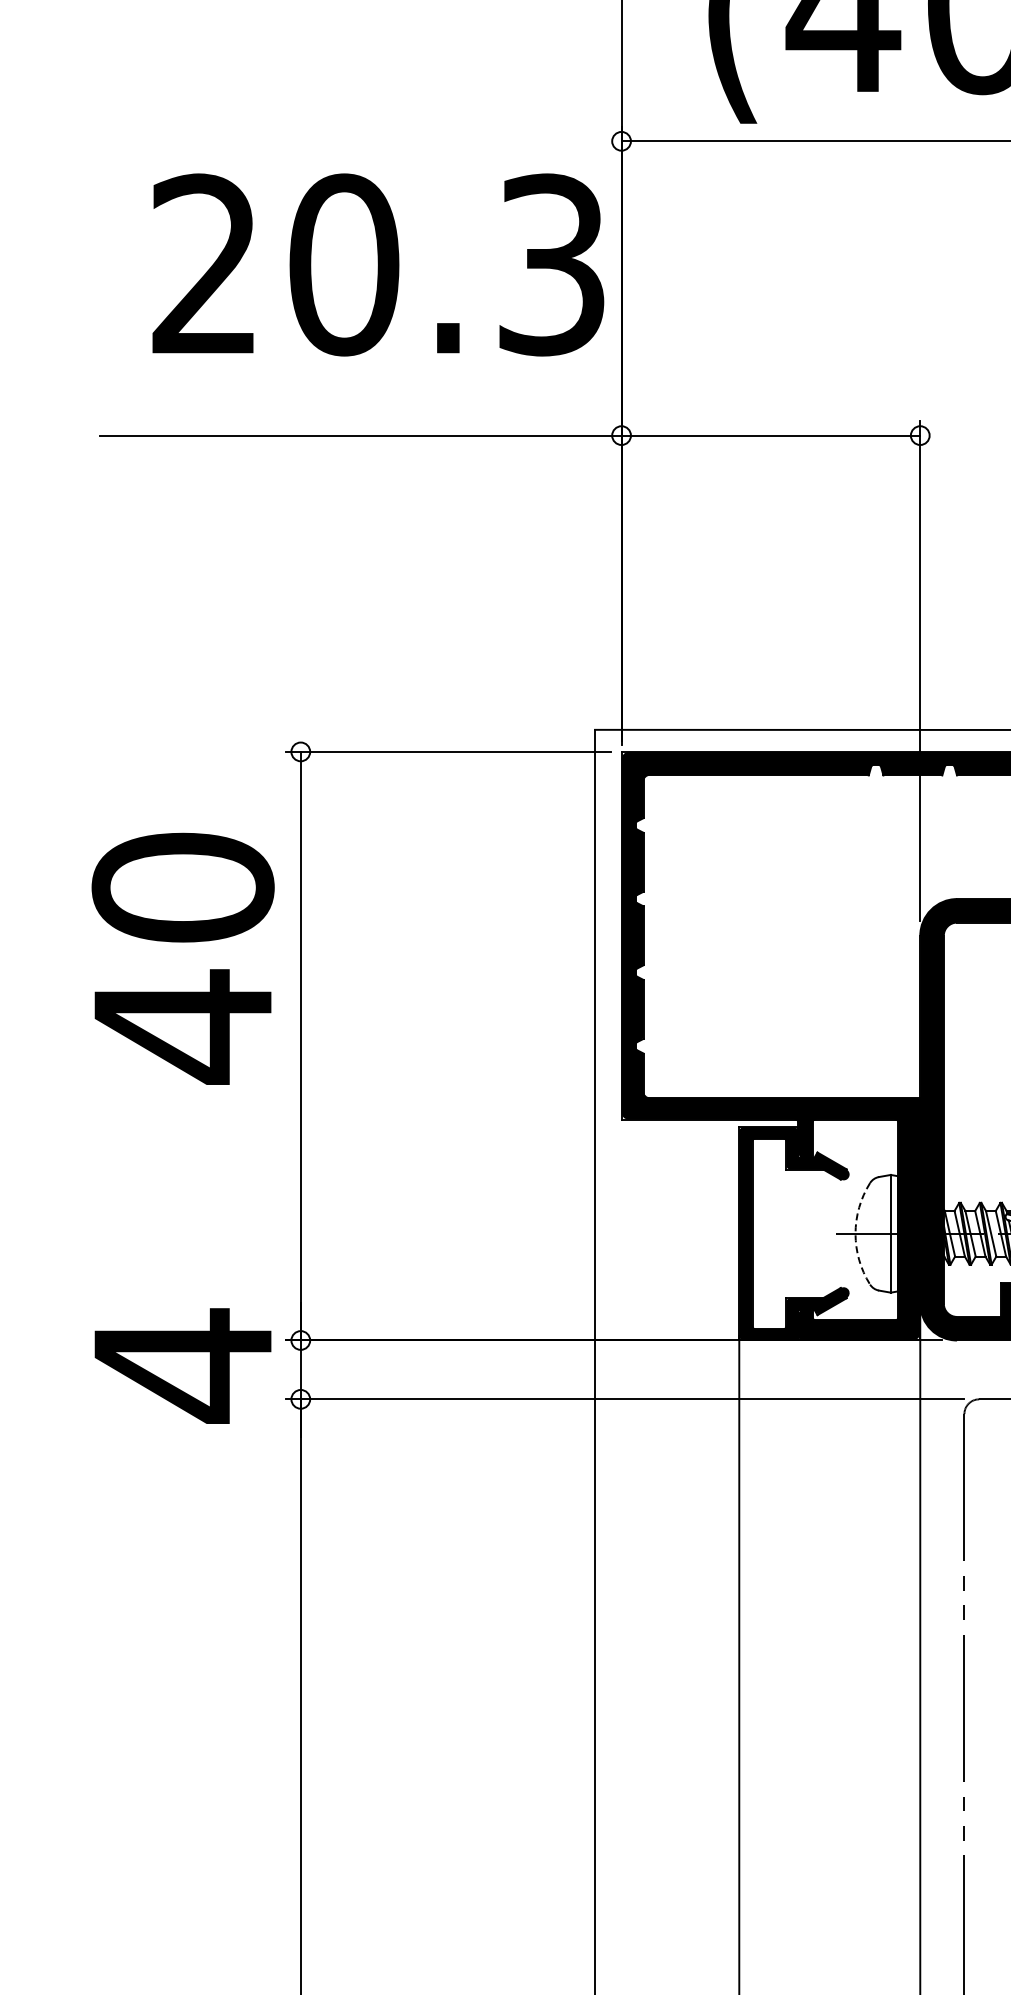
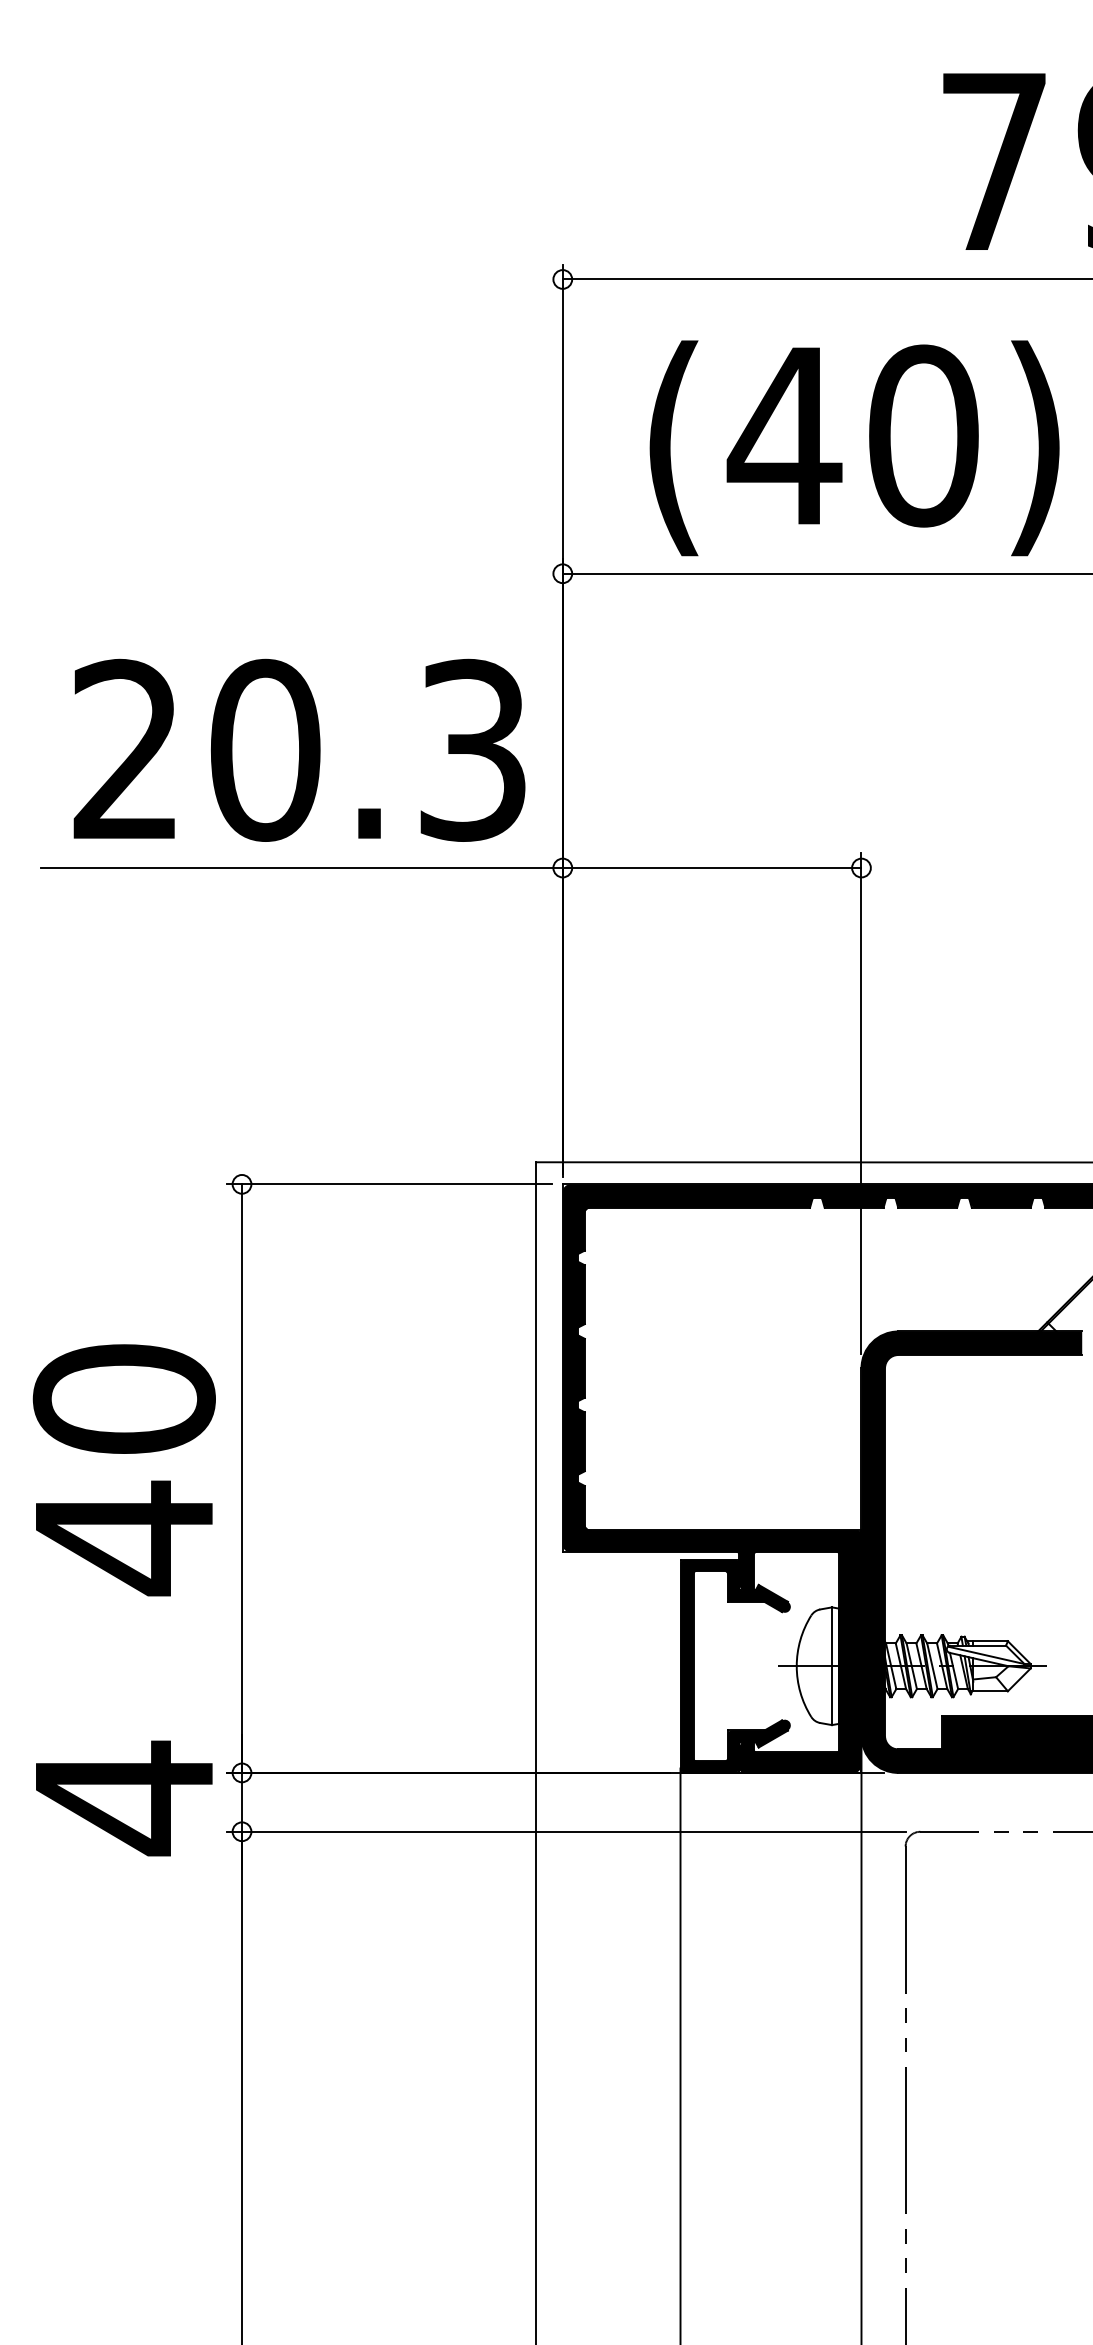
text: (378, 264) -> (299, 749), moved
text: (182, 959) -> (123, 1470), moved
arc: (855, 1234) -> (796, 1666), dashed -> solid

